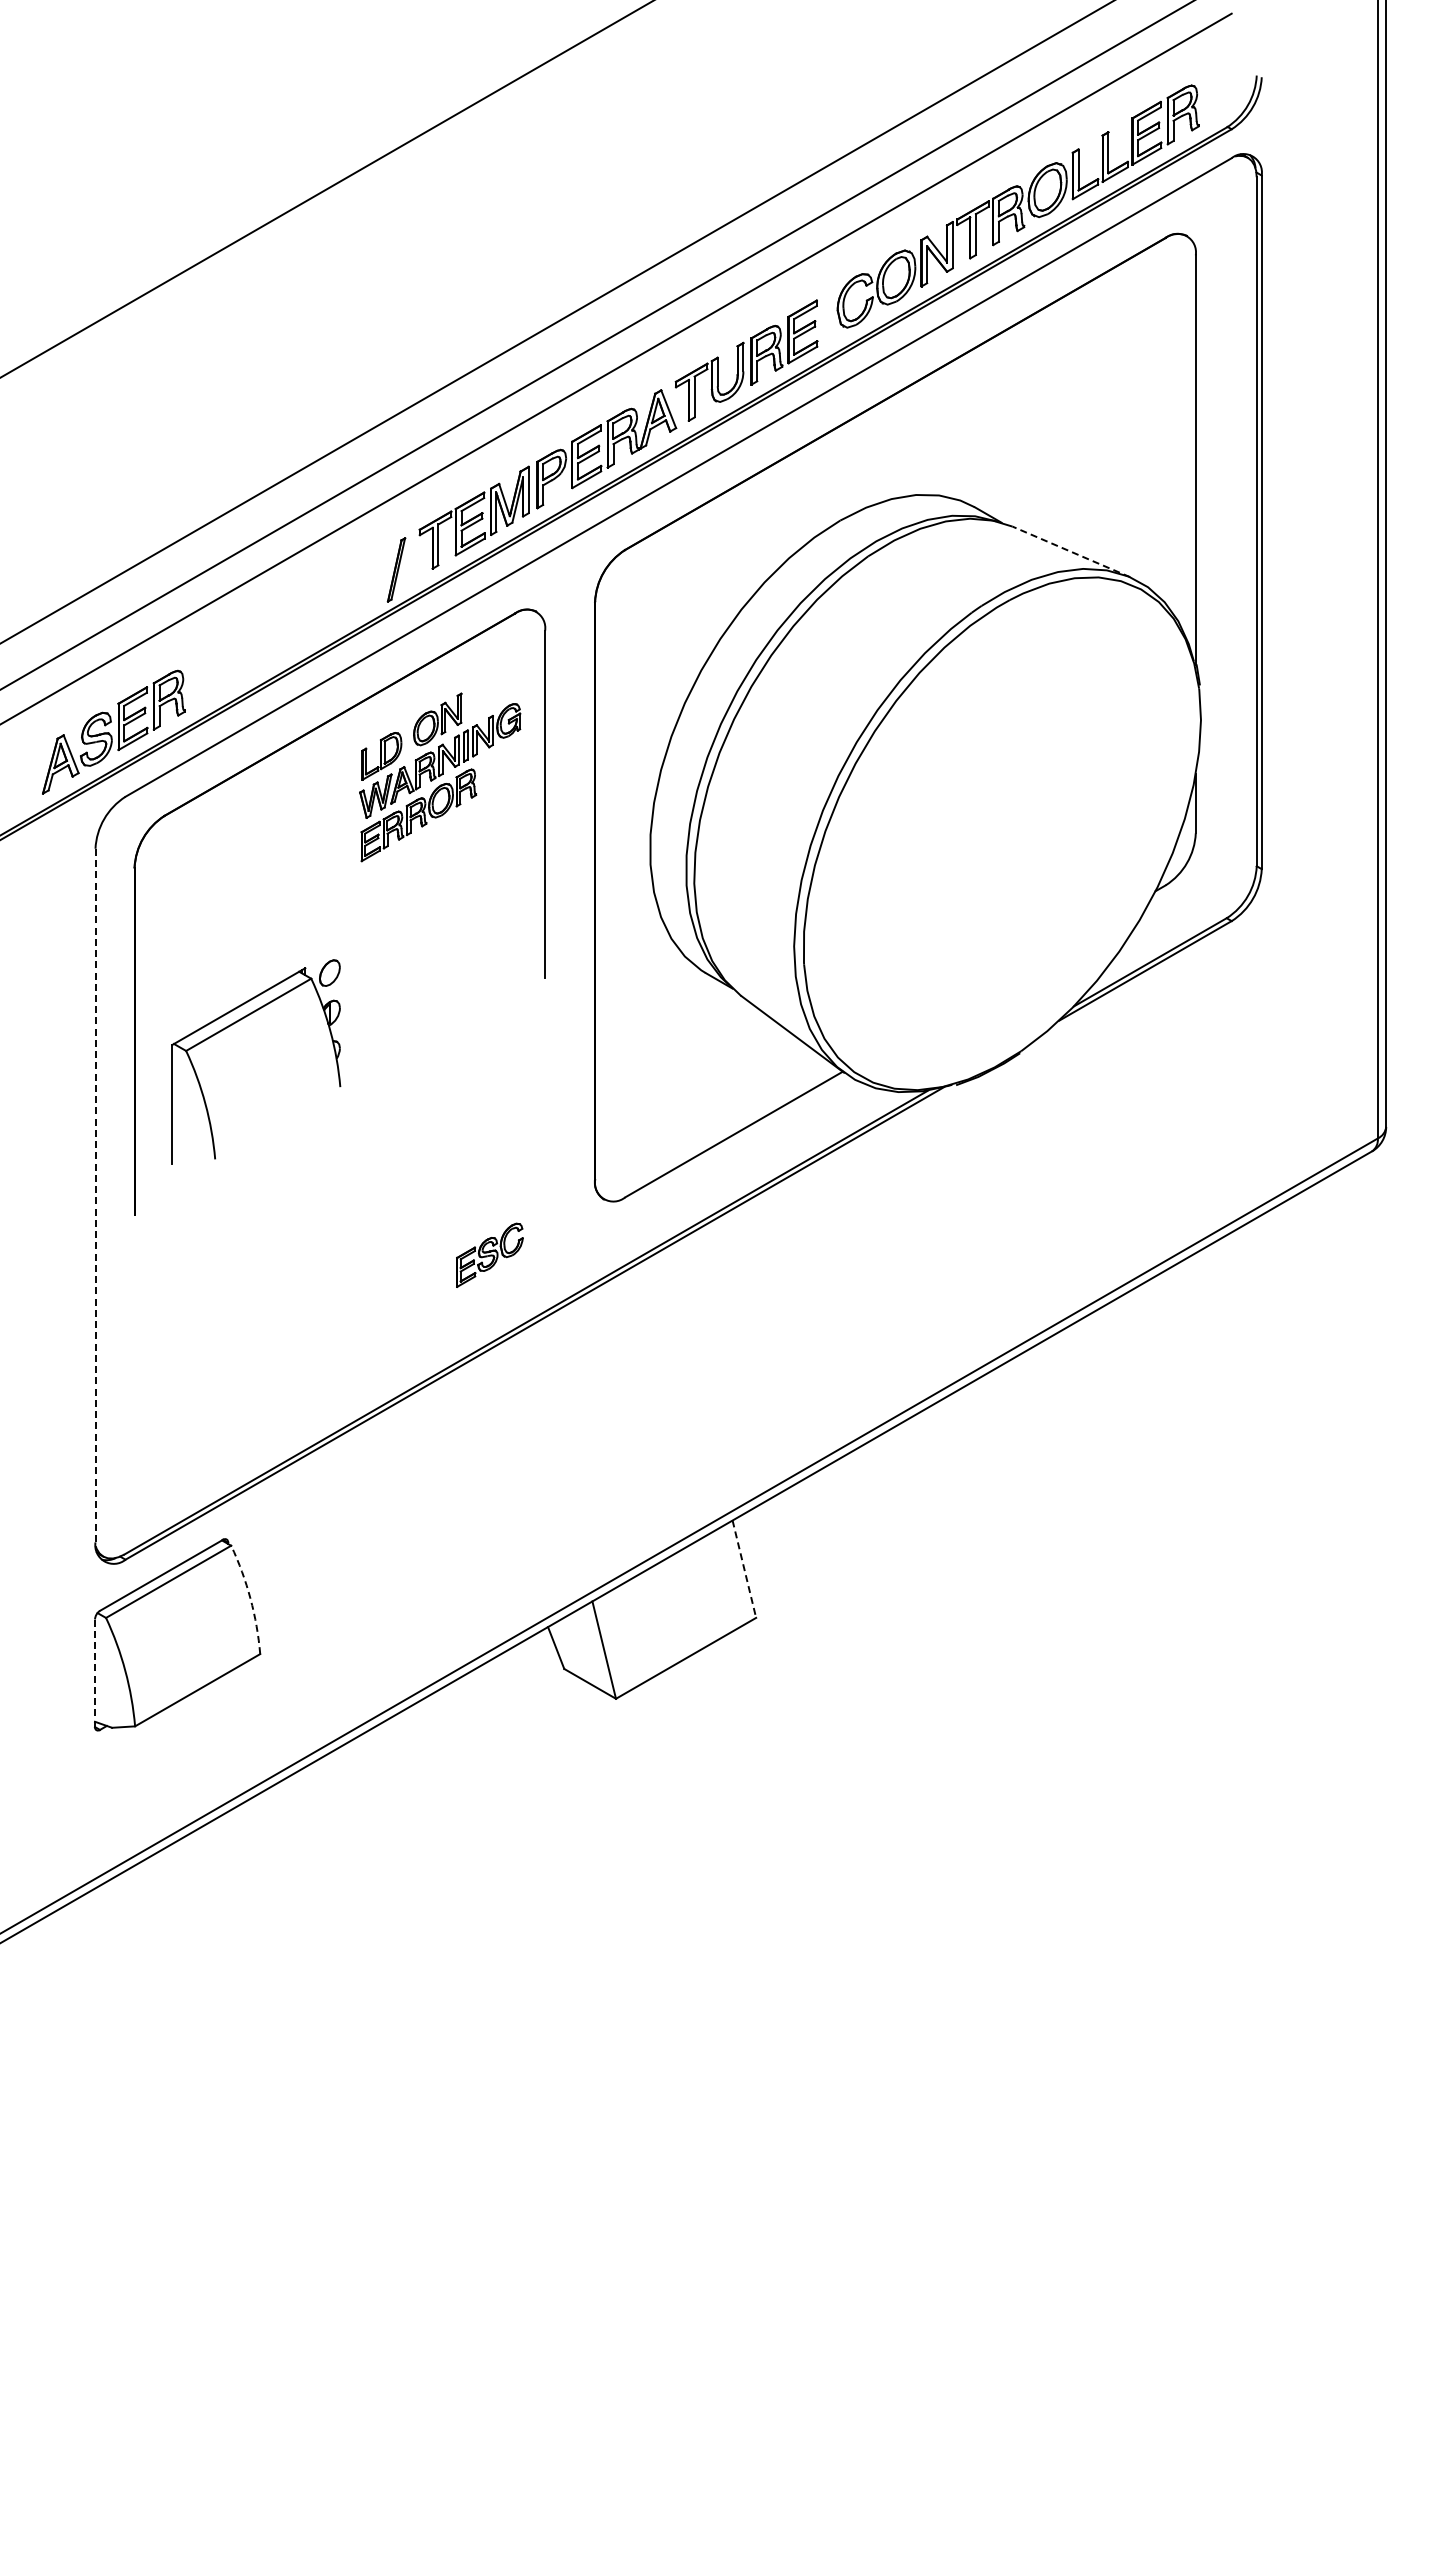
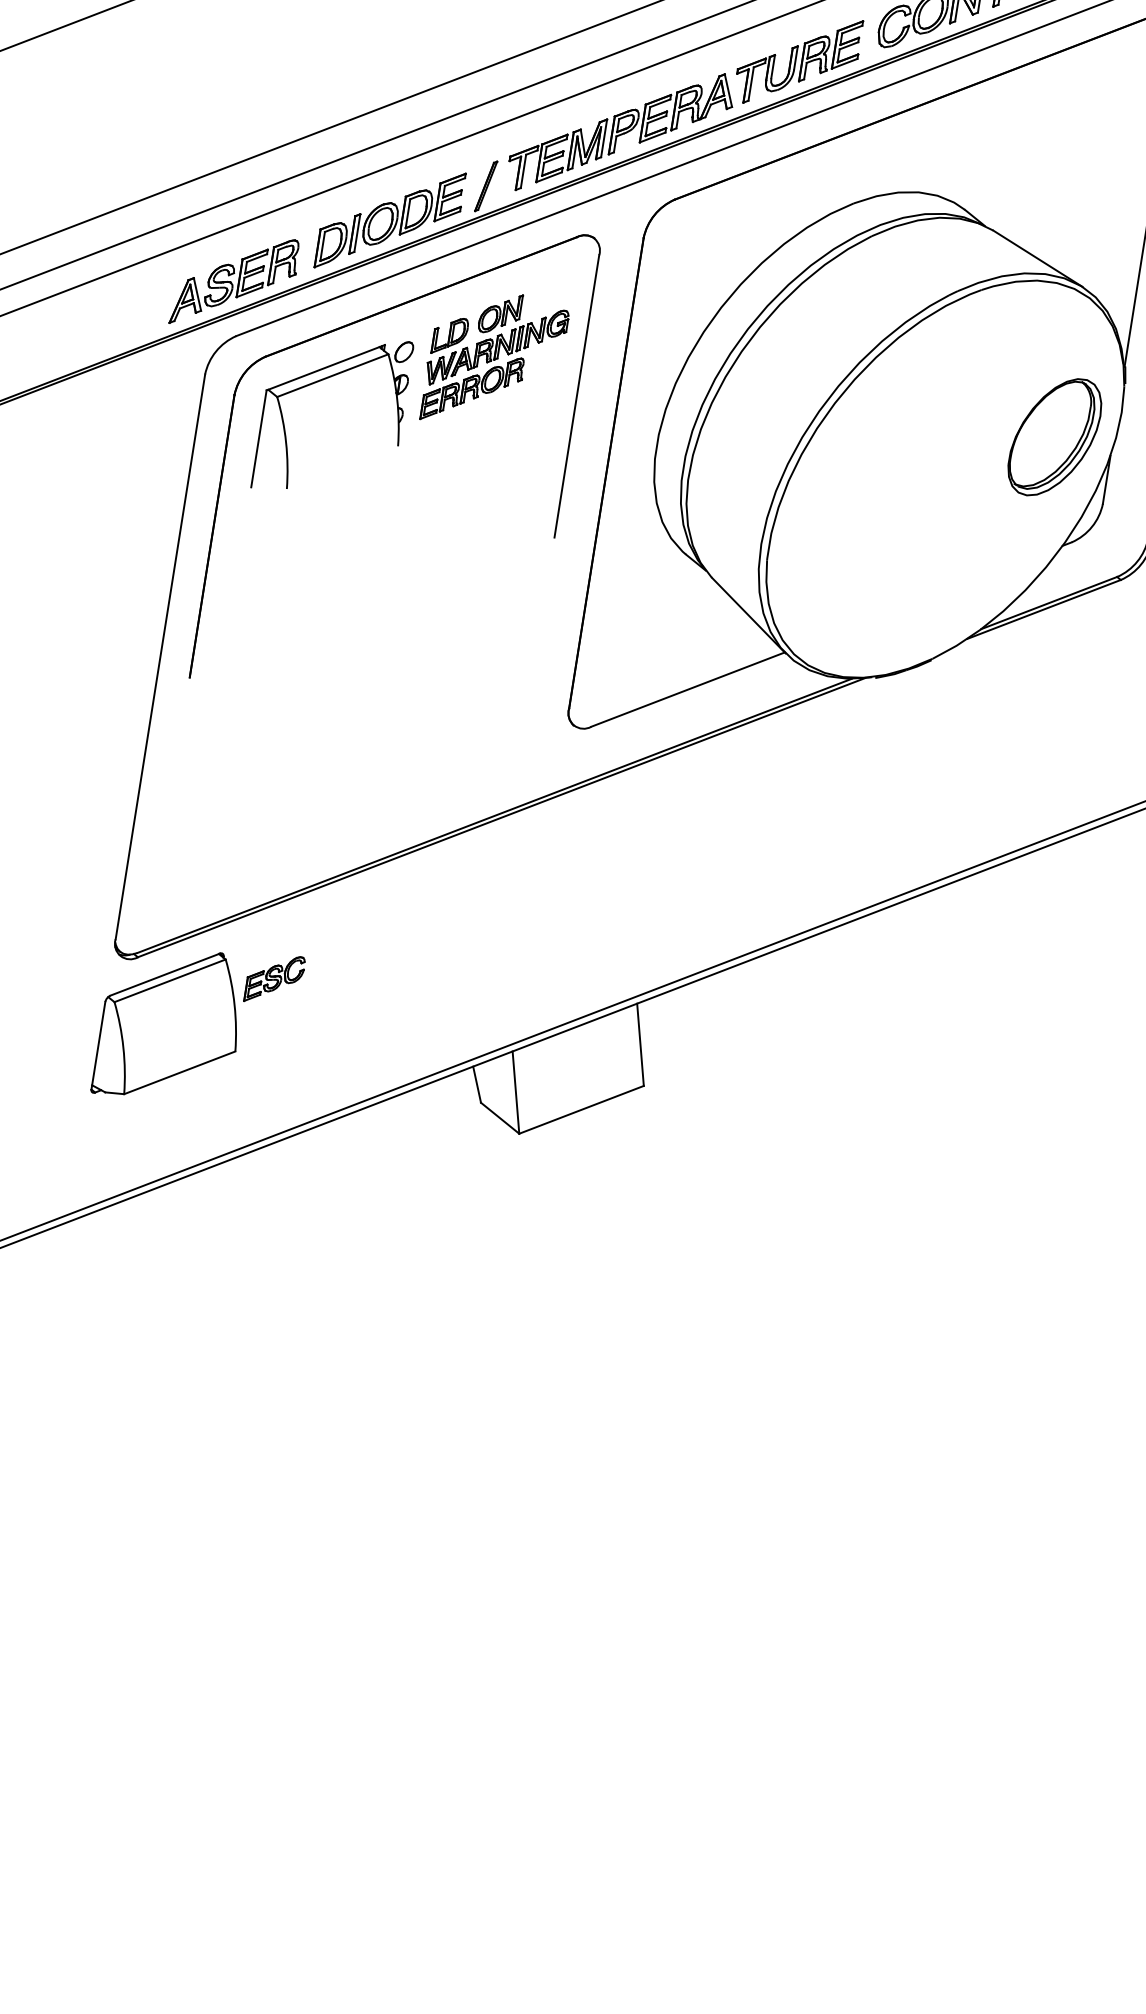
line: (1071, 551) -> (1038, 258), dashed -> solid
part: (288, 628) -> (390, 220), added
part: (1125, 762) -> (1054, 437), added
part: (234, 1024) -> (319, 381), moved
line: (95, 1195) -> (160, 656), dashed -> solid
part: (489, 1254) -> (274, 978), moved
line: (744, 1569) -> (640, 1045), dashed -> solid
arc: (250, 1598) -> (234, 1004), dashed -> solid
line: (95, 1673) -> (98, 1046), dashed -> solid

